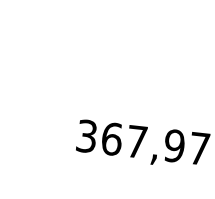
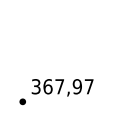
part: (54, 164) -> (22, 101), added

